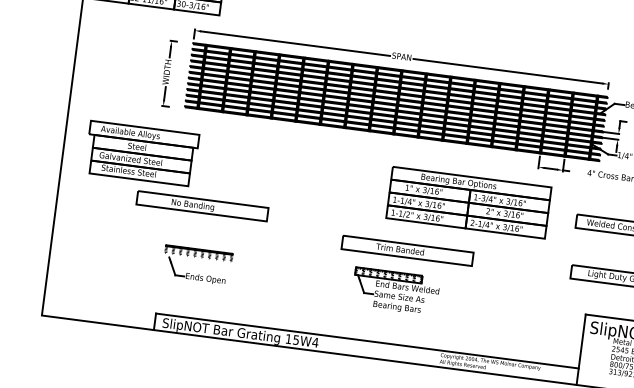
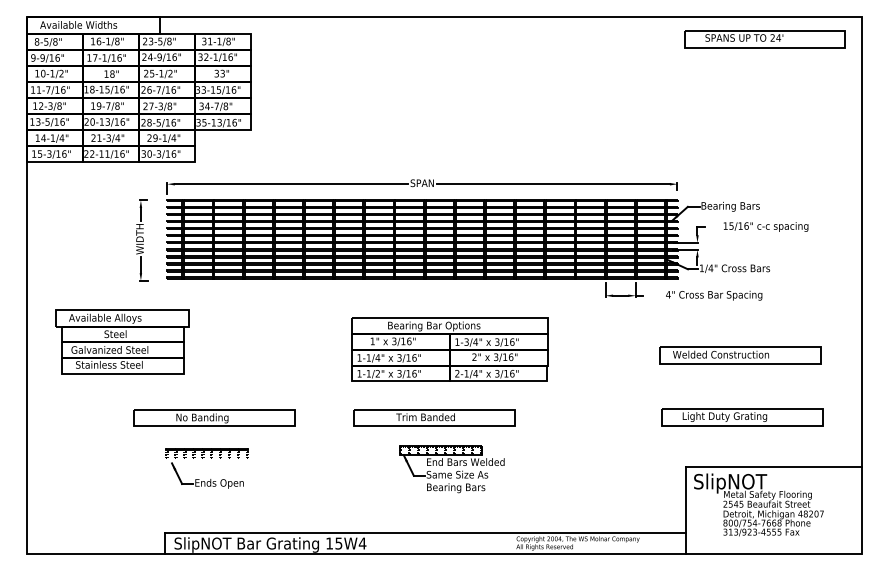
part: (468, 202) -> (449, 349), moved
part: (202, 205) -> (214, 417), moved
part: (407, 250) -> (434, 417), moved

